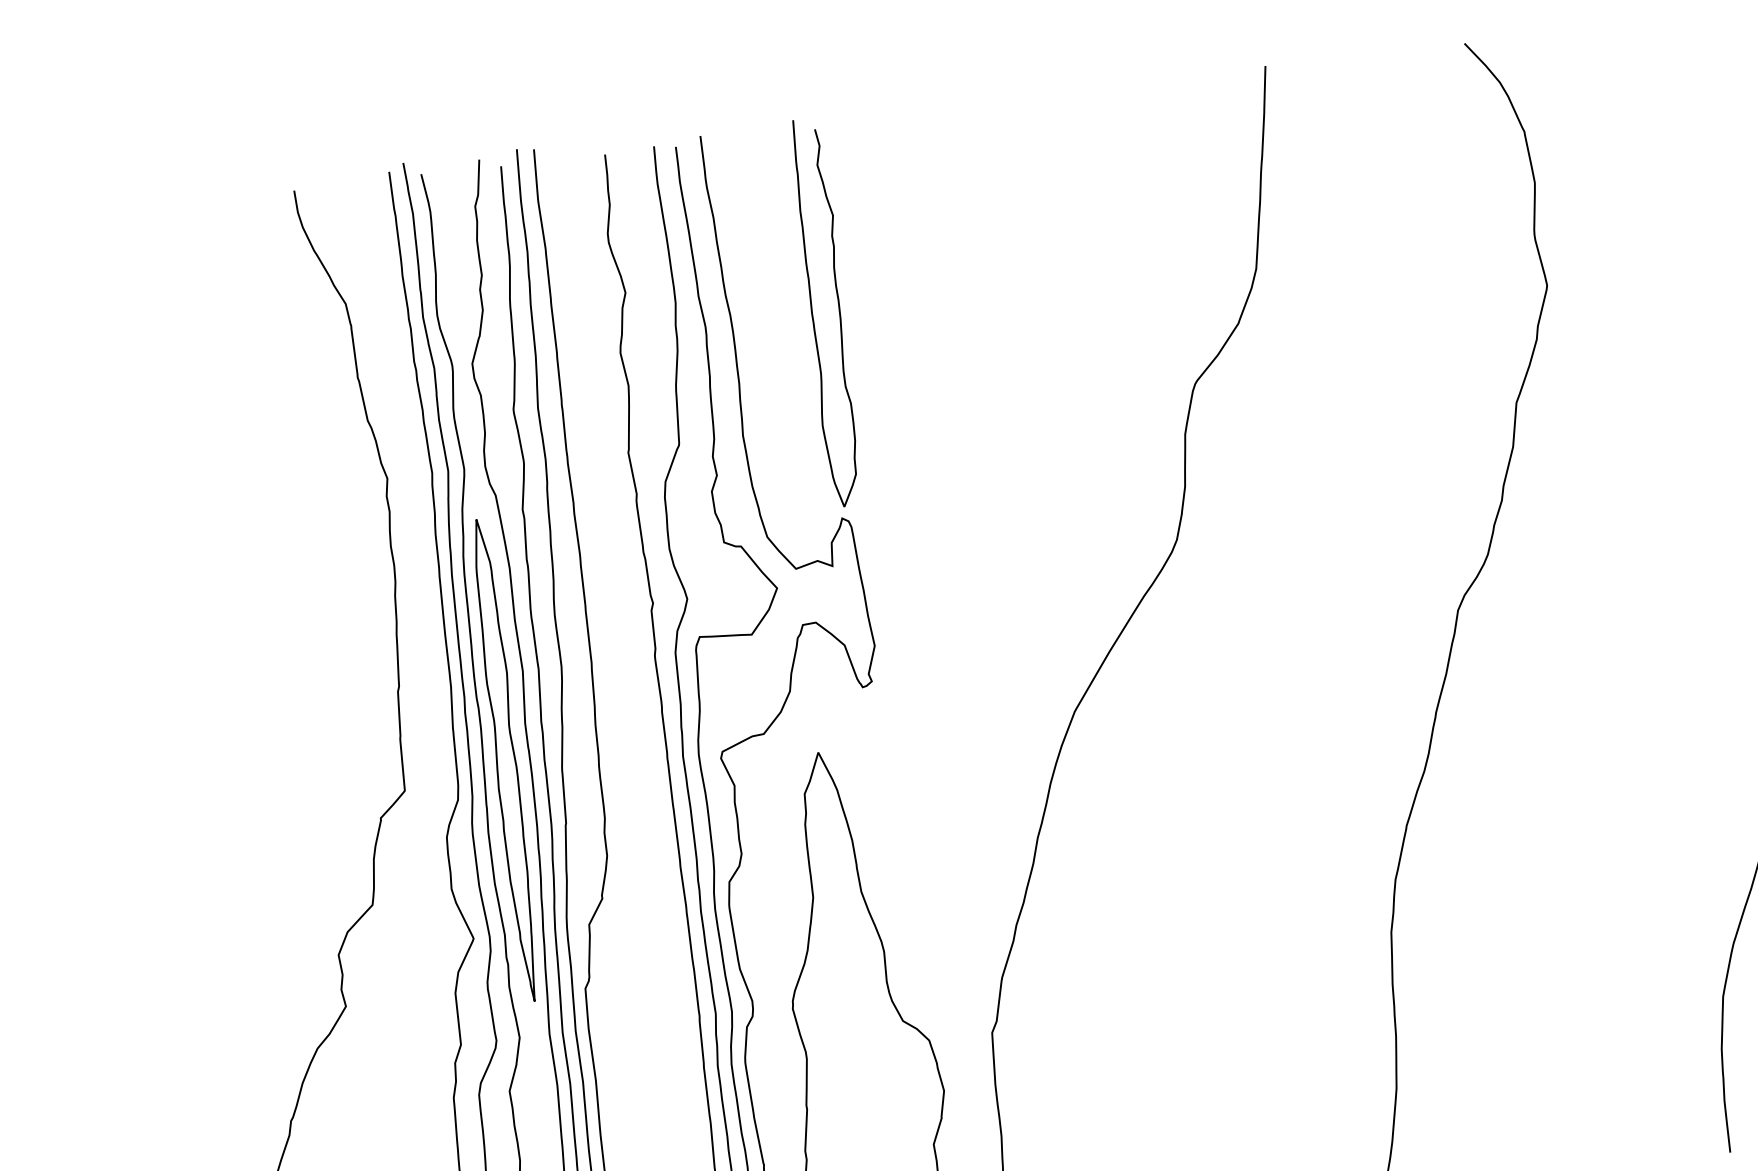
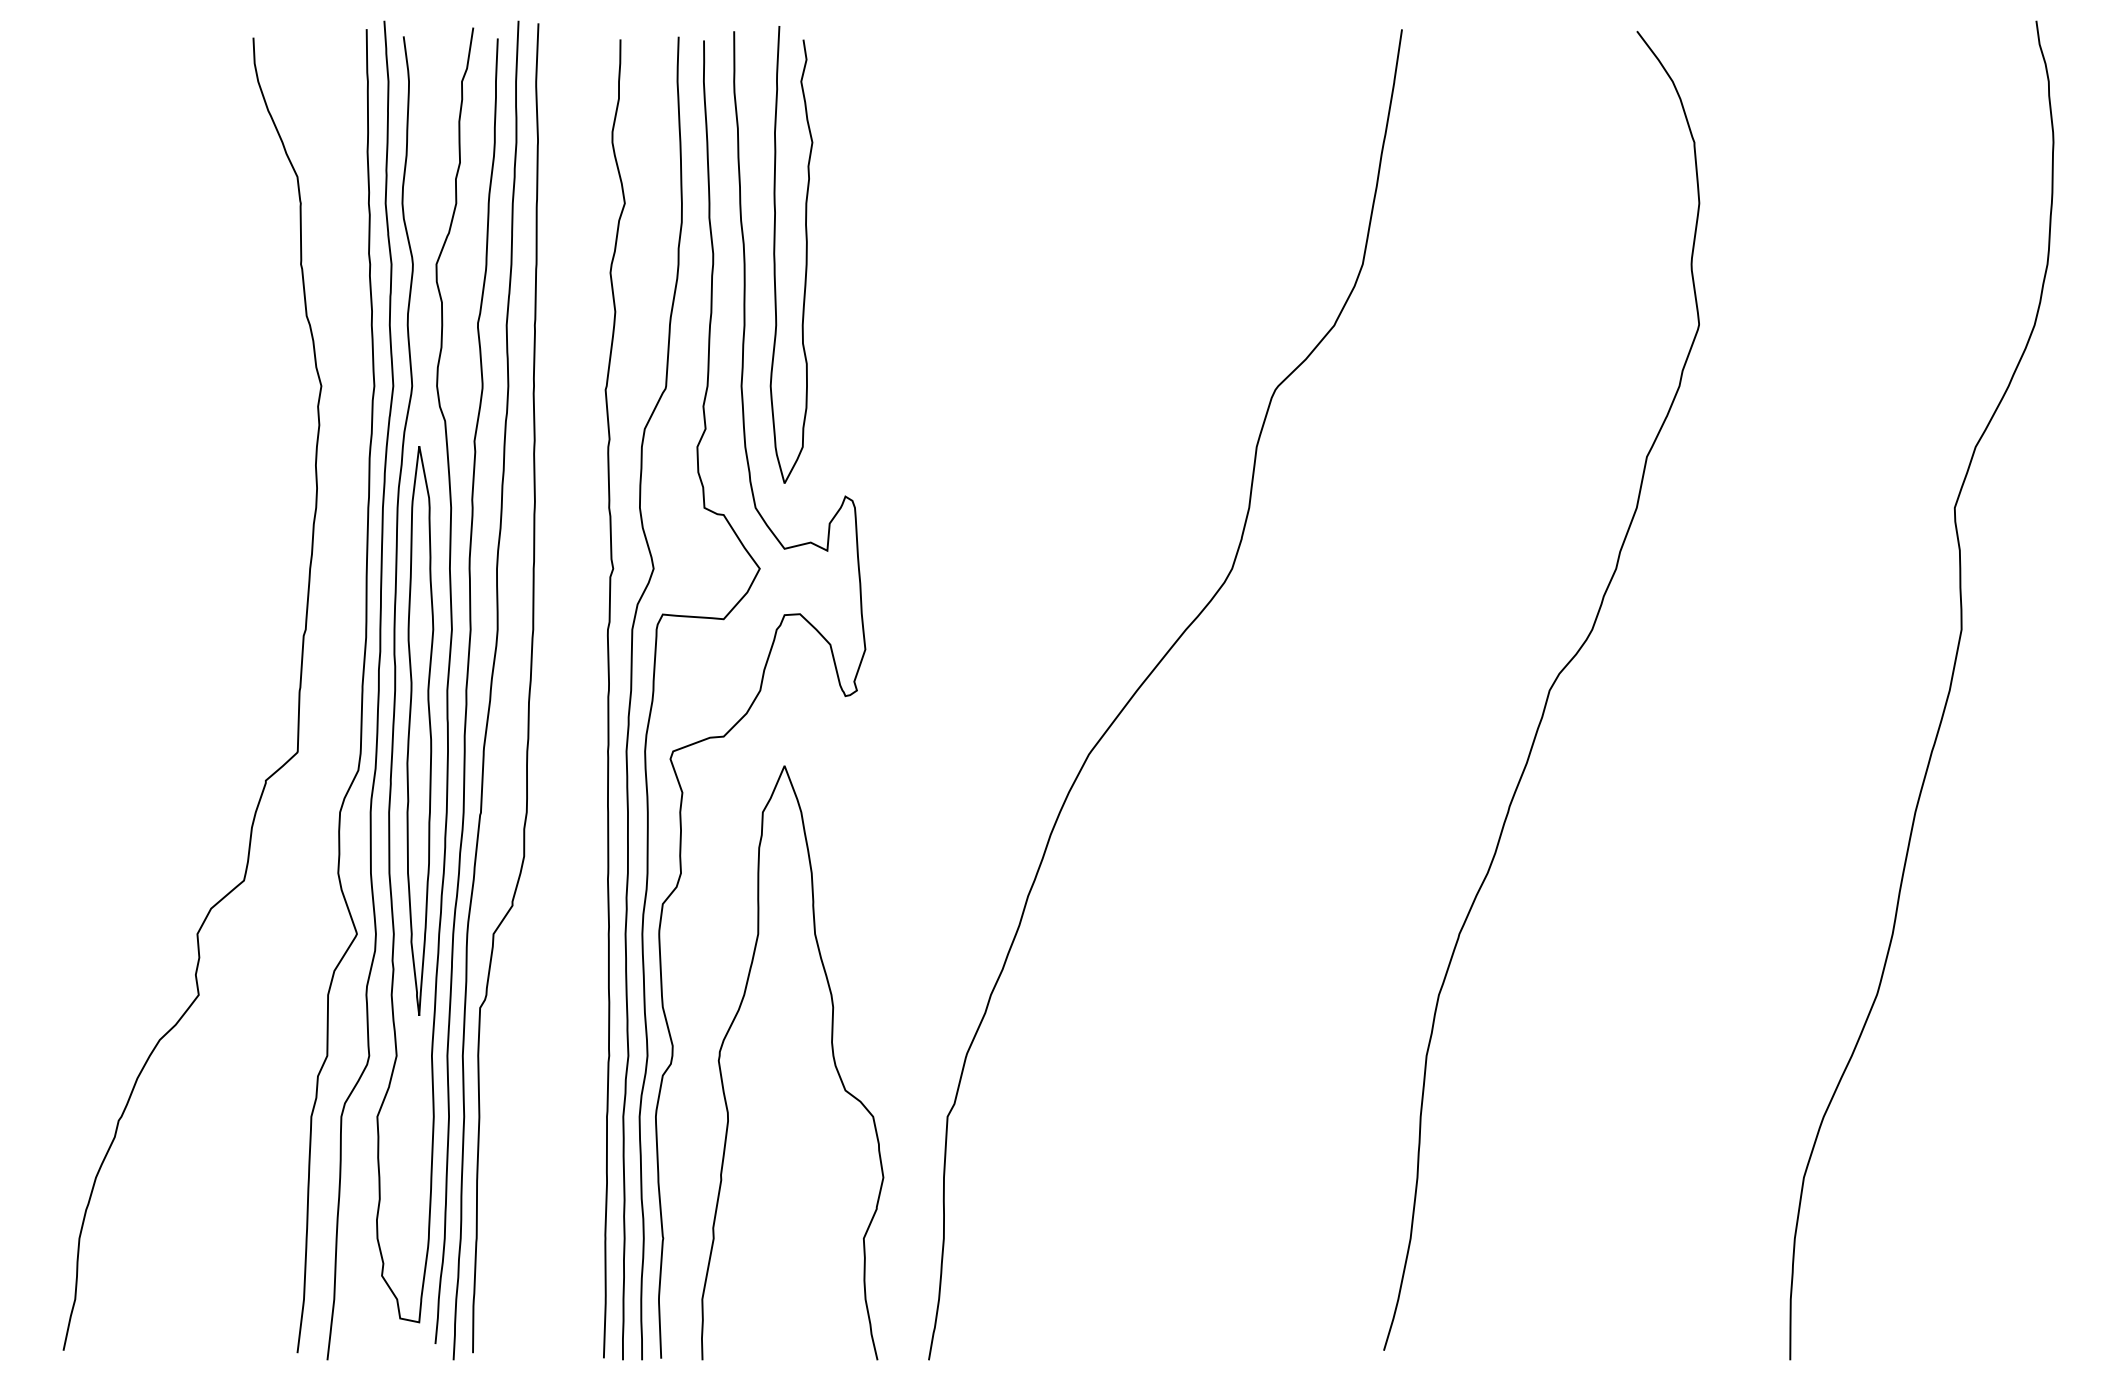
curve: (838, 310) -> (805, 254), moved

